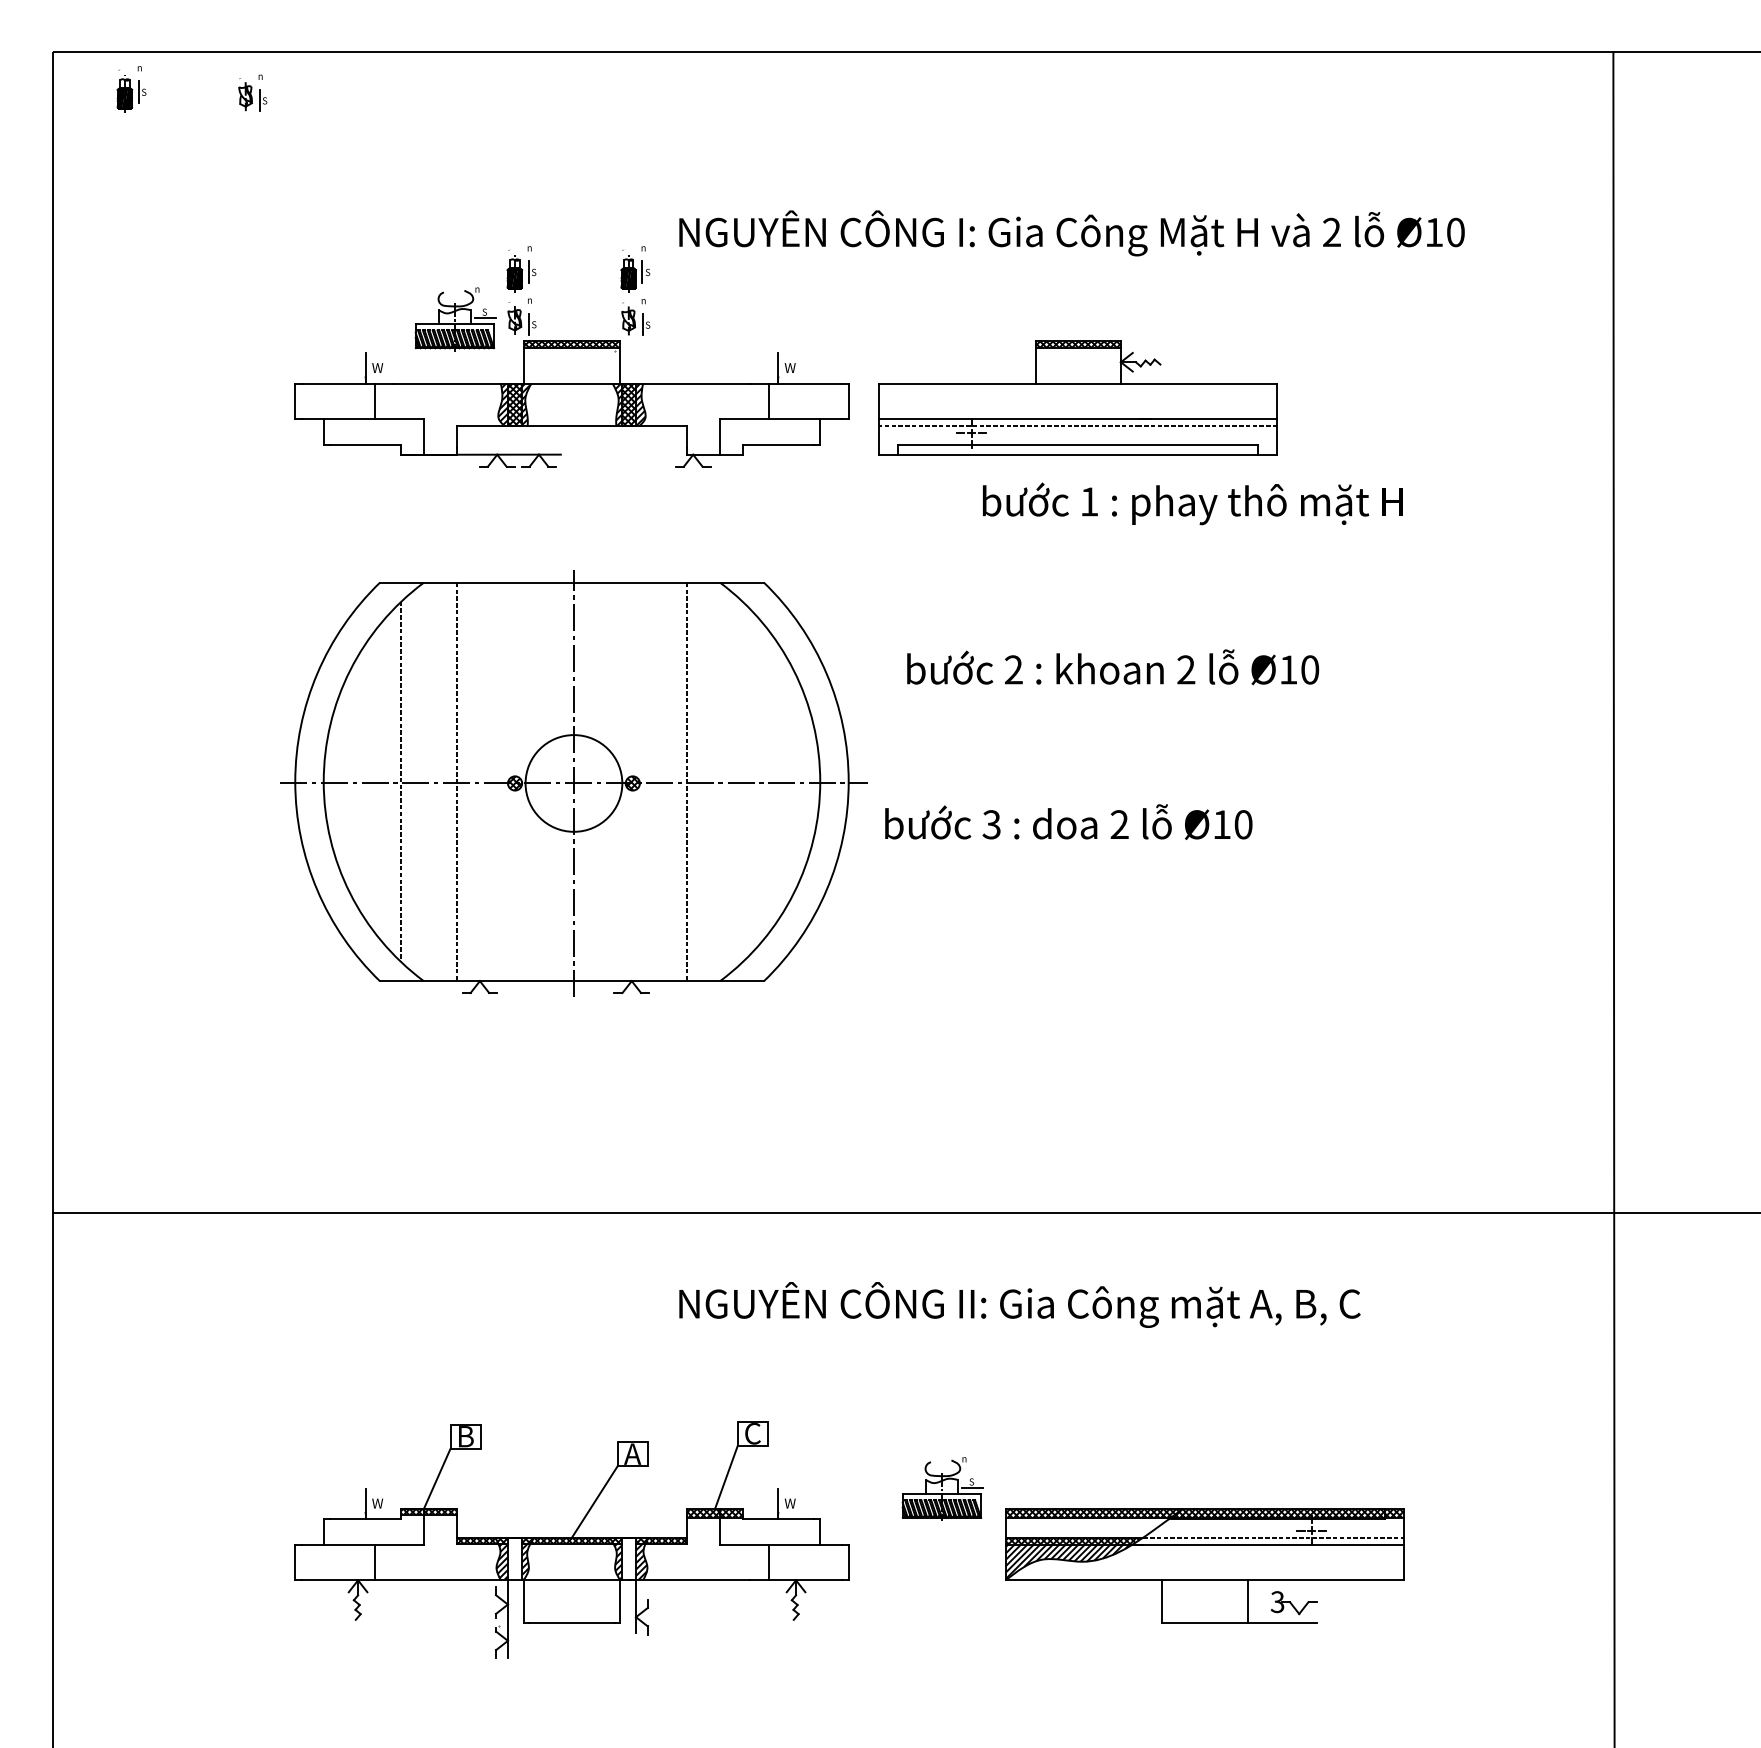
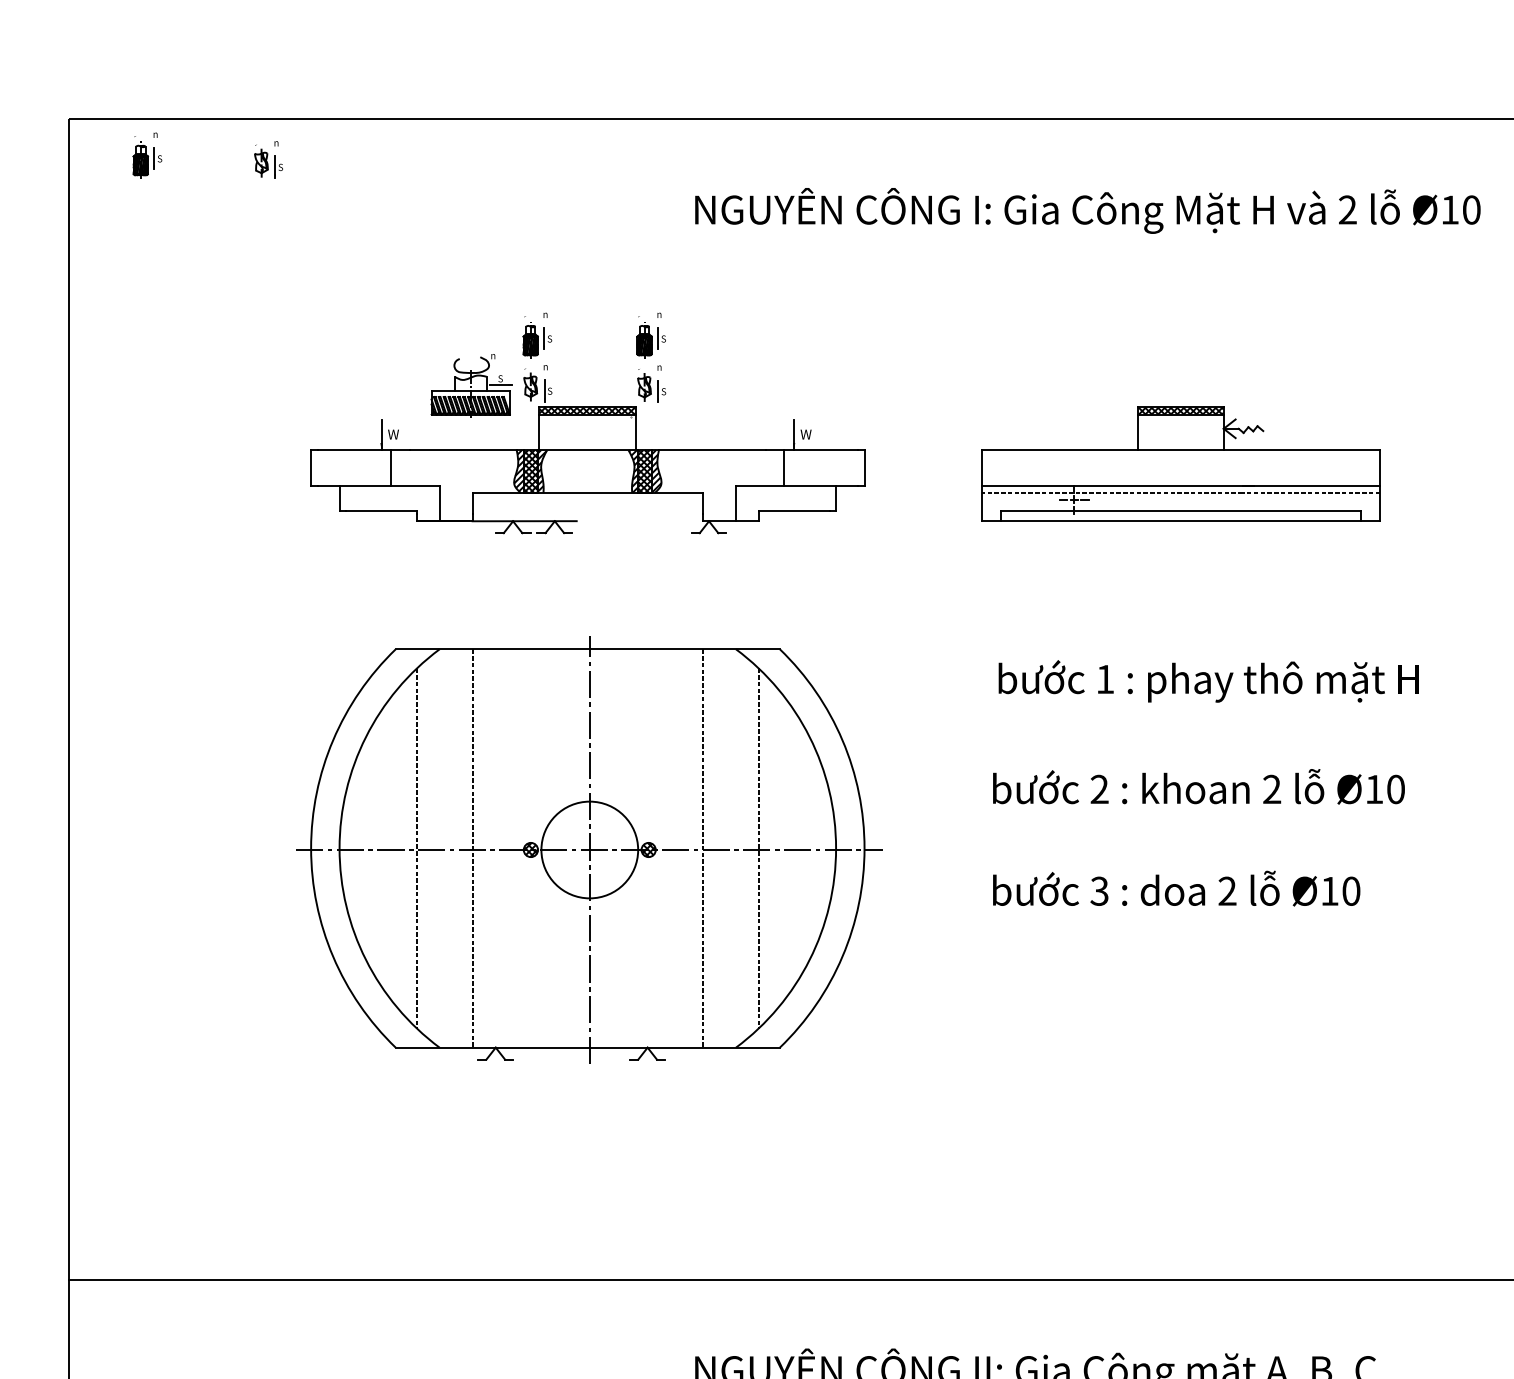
text: (1071, 233) -> (1087, 211), moved
part: (1077, 397) -> (1180, 464), moved
text: (1192, 503) -> (1208, 681), moved
text: (1113, 667) -> (1199, 787), moved
line: (742, 781) -> (758, 848), added
text: (1068, 821) -> (1176, 888), moved

